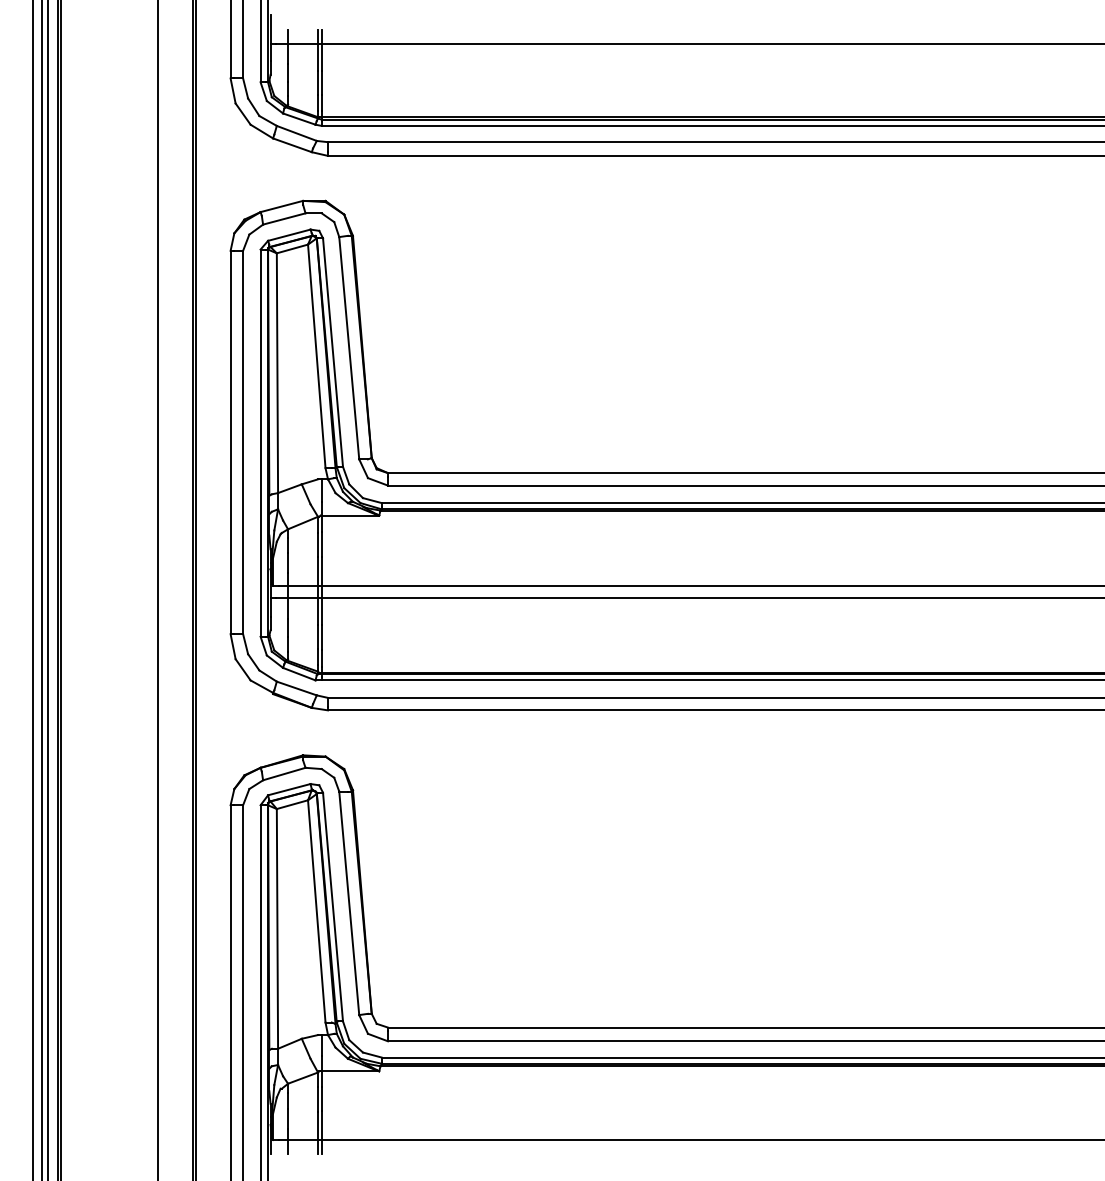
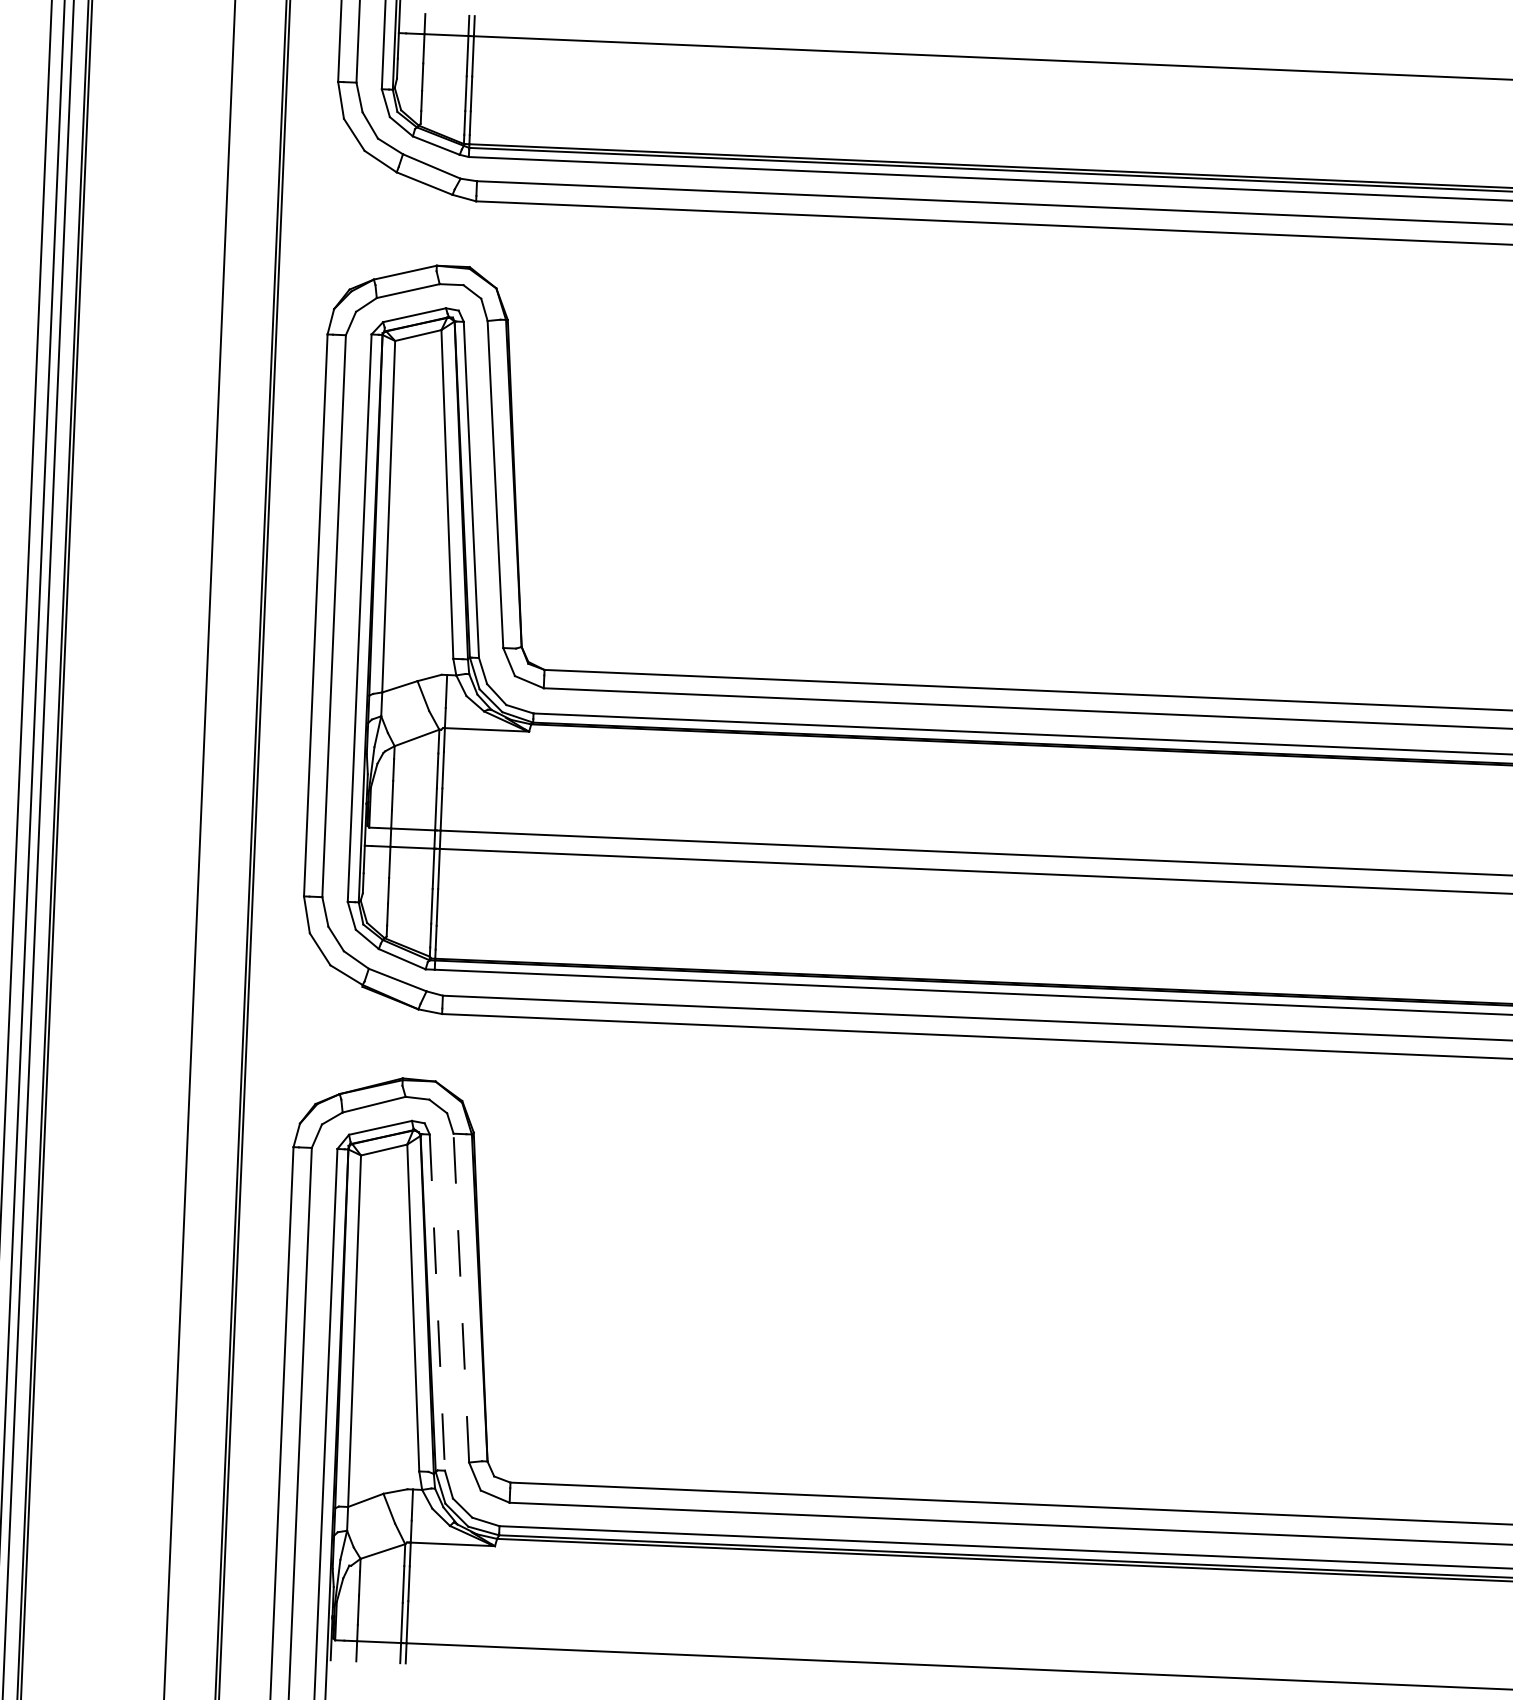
line: (349, 902) -> (461, 1296), solid -> dashed
line: (333, 907) -> (438, 1303), solid -> dashed

